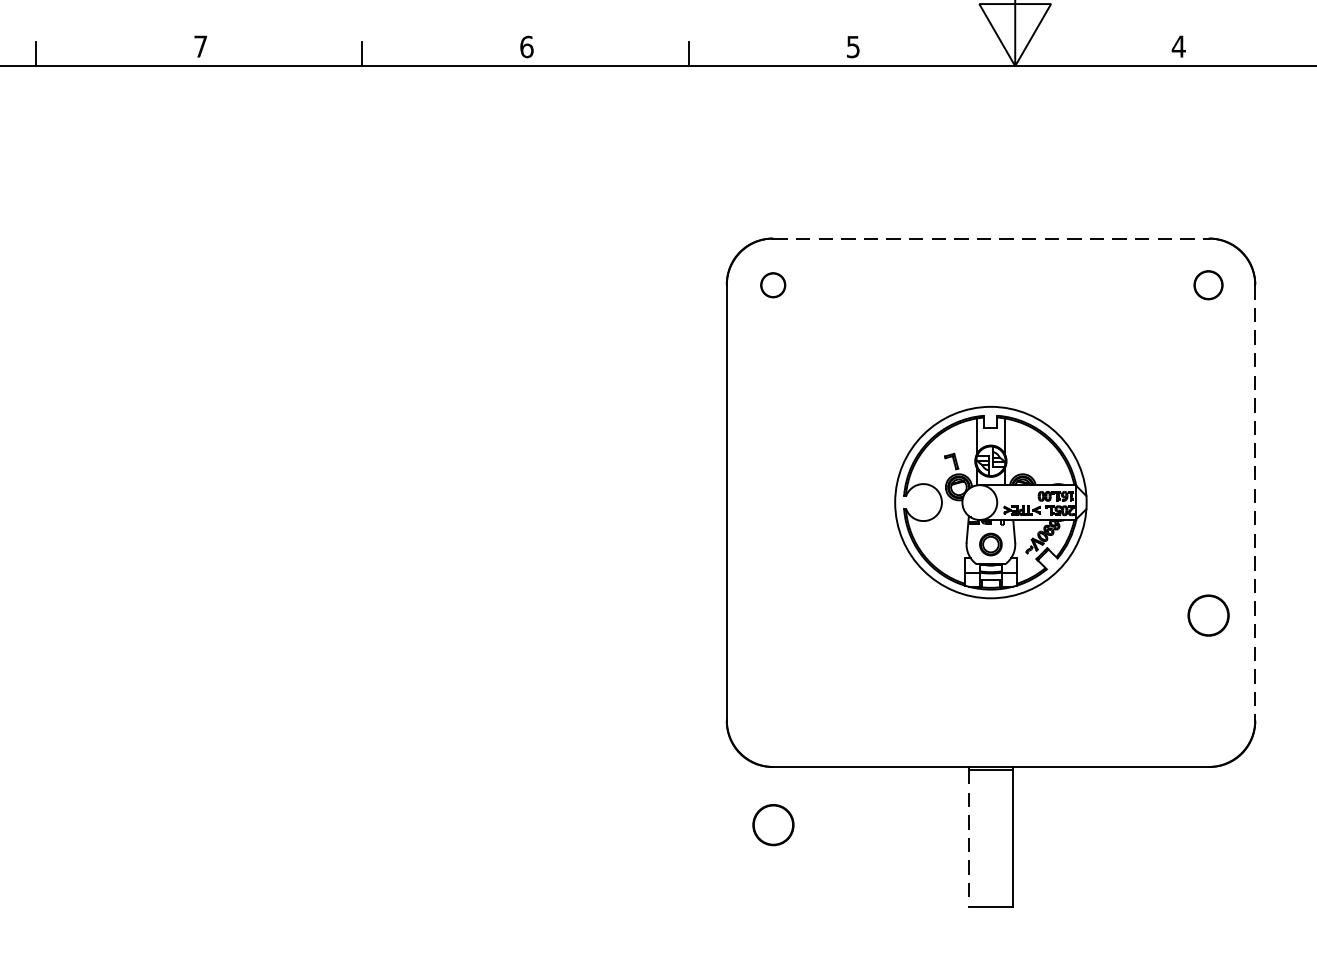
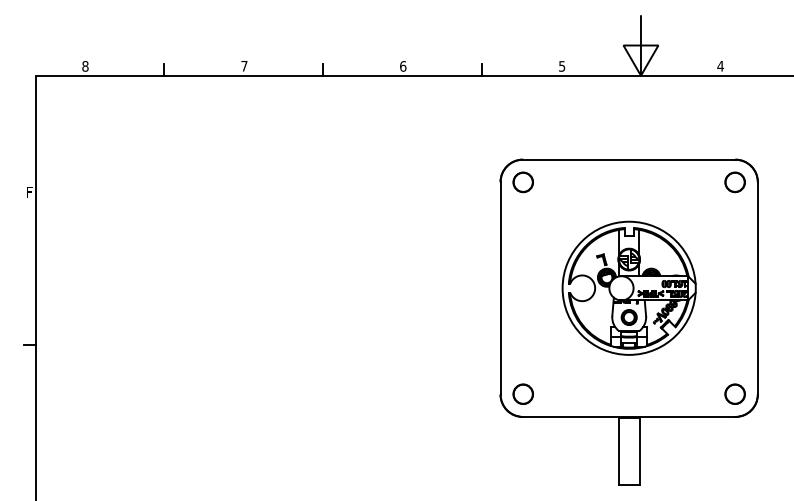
line: (991, 238) -> (629, 159), dashed -> solid
part: (771, 285) -> (522, 182), size x1.67
part: (1207, 285) -> (734, 182), size x1.43
part: (989, 501) -> (628, 287), size x1.43
line: (1254, 503) -> (757, 288), dashed -> solid
circle: (1207, 614) -> (734, 393), moved
circle: (771, 823) -> (522, 393), moved
line: (969, 839) -> (618, 452), dashed -> solid

